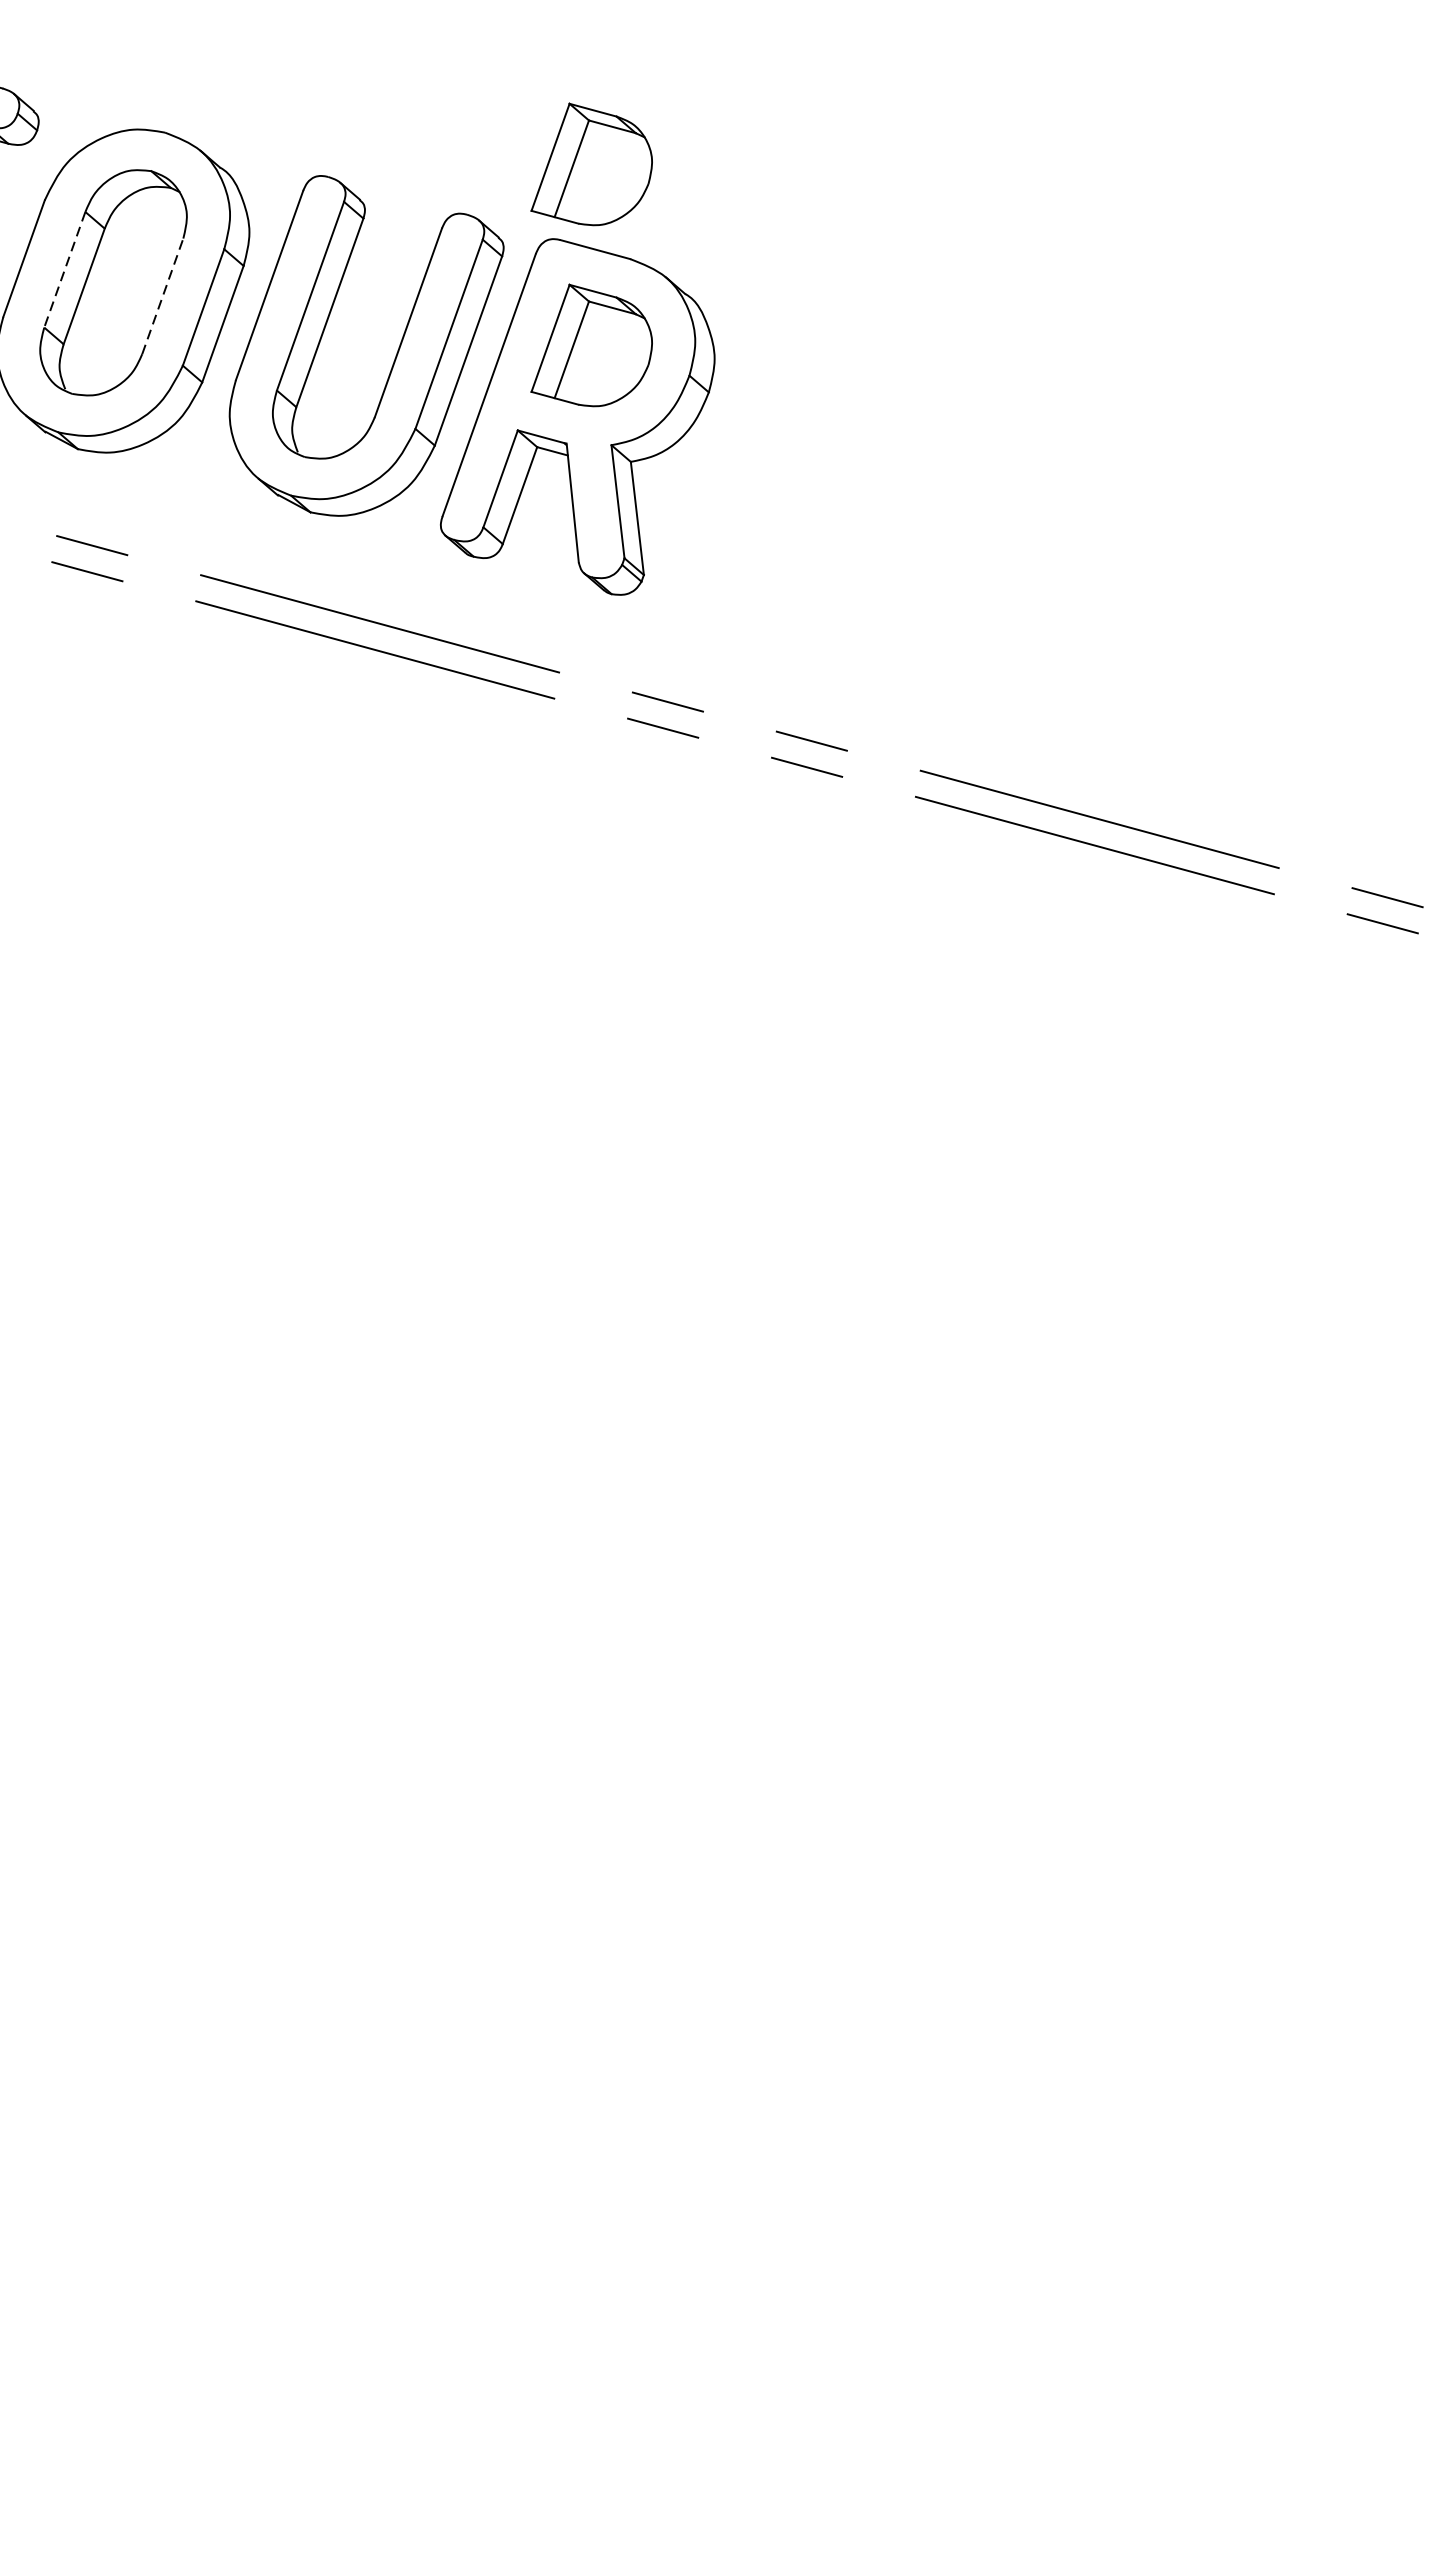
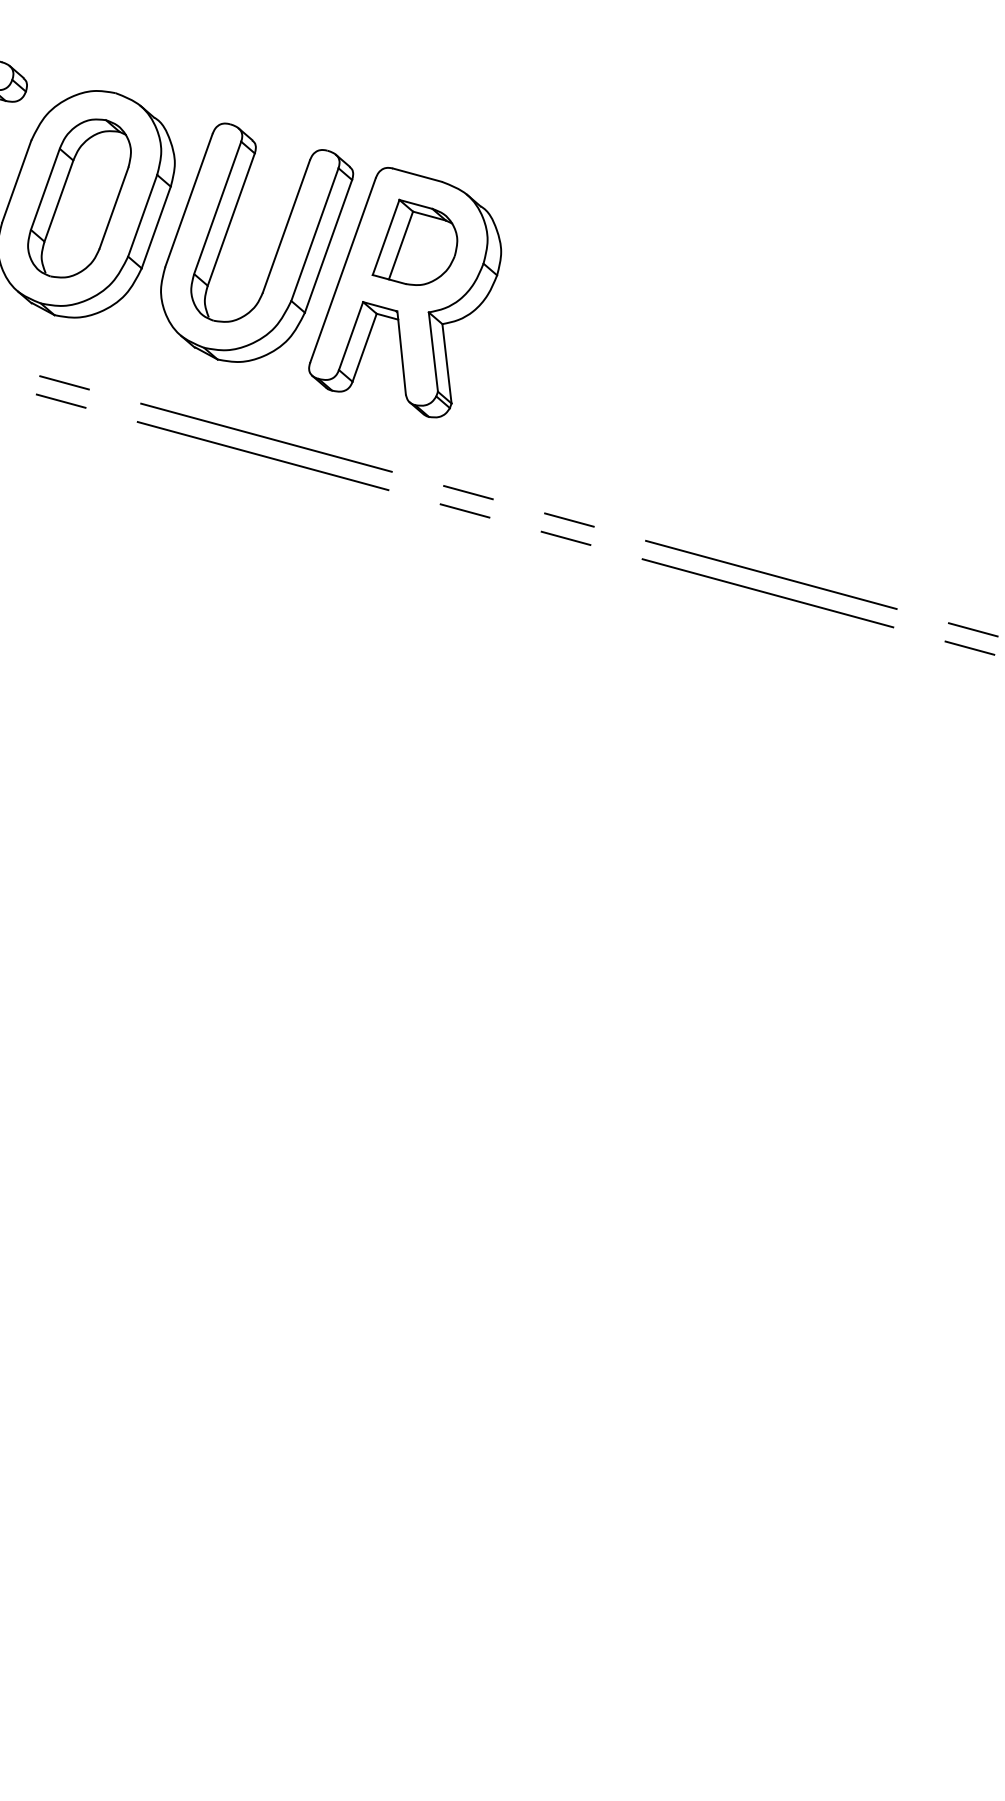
part: (591, 163) -> (414, 114), removed
line: (65, 269) -> (45, 189), dashed -> solid
line: (163, 295) -> (114, 207), dashed -> solid

